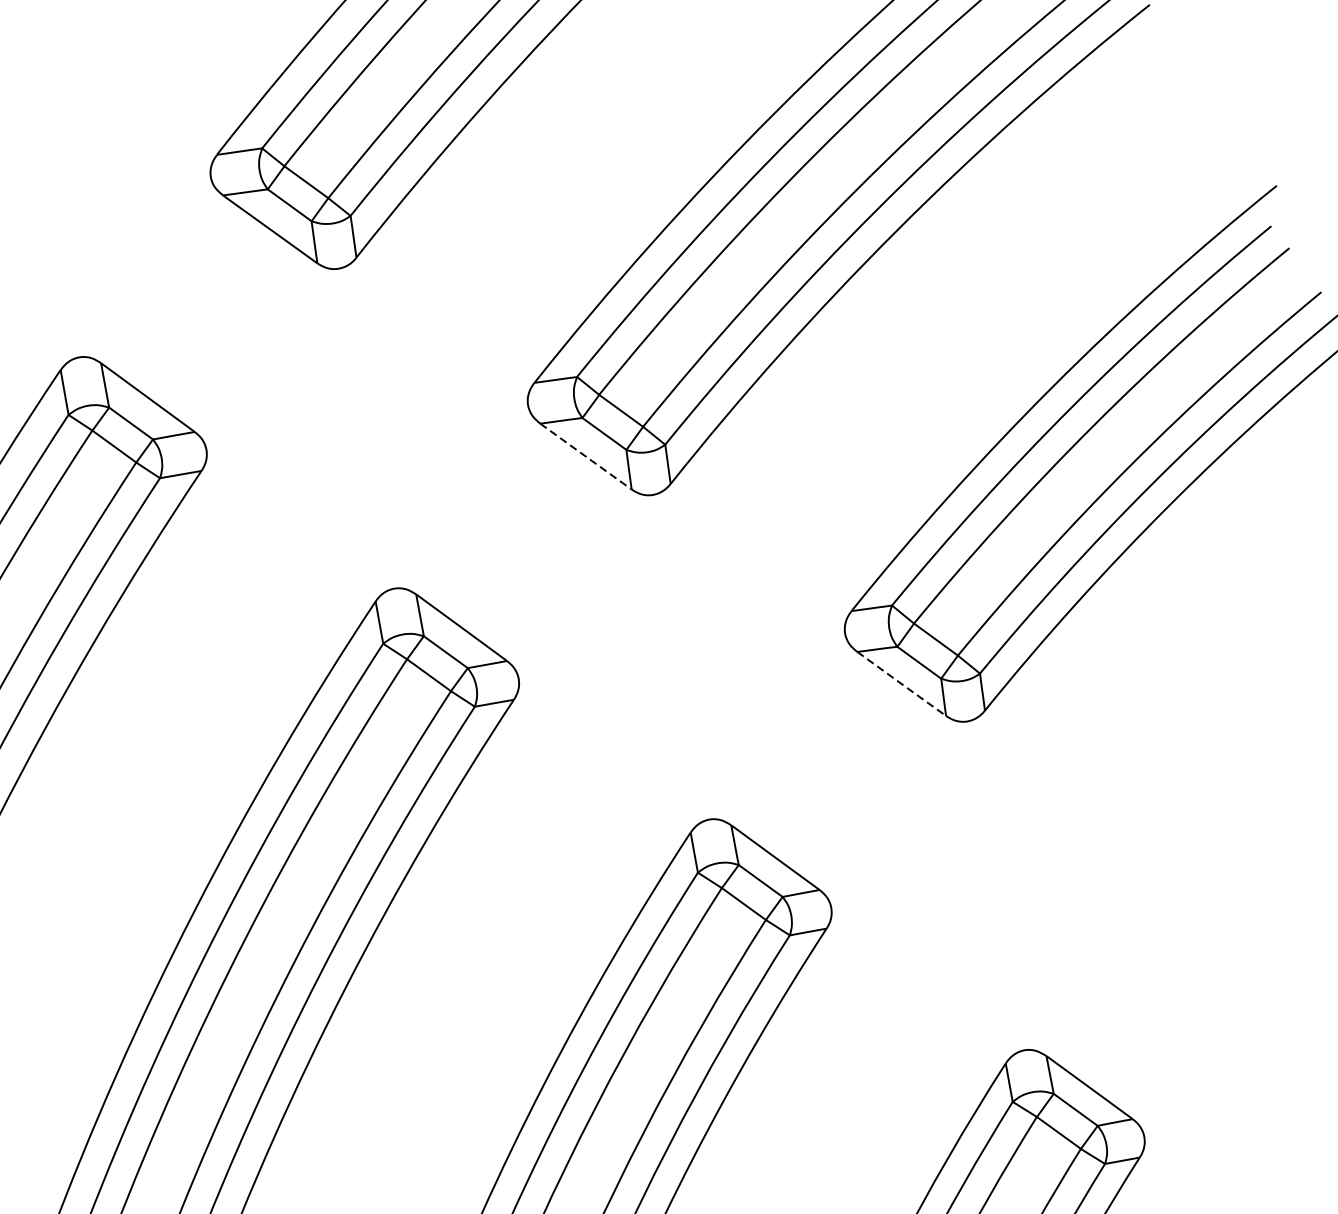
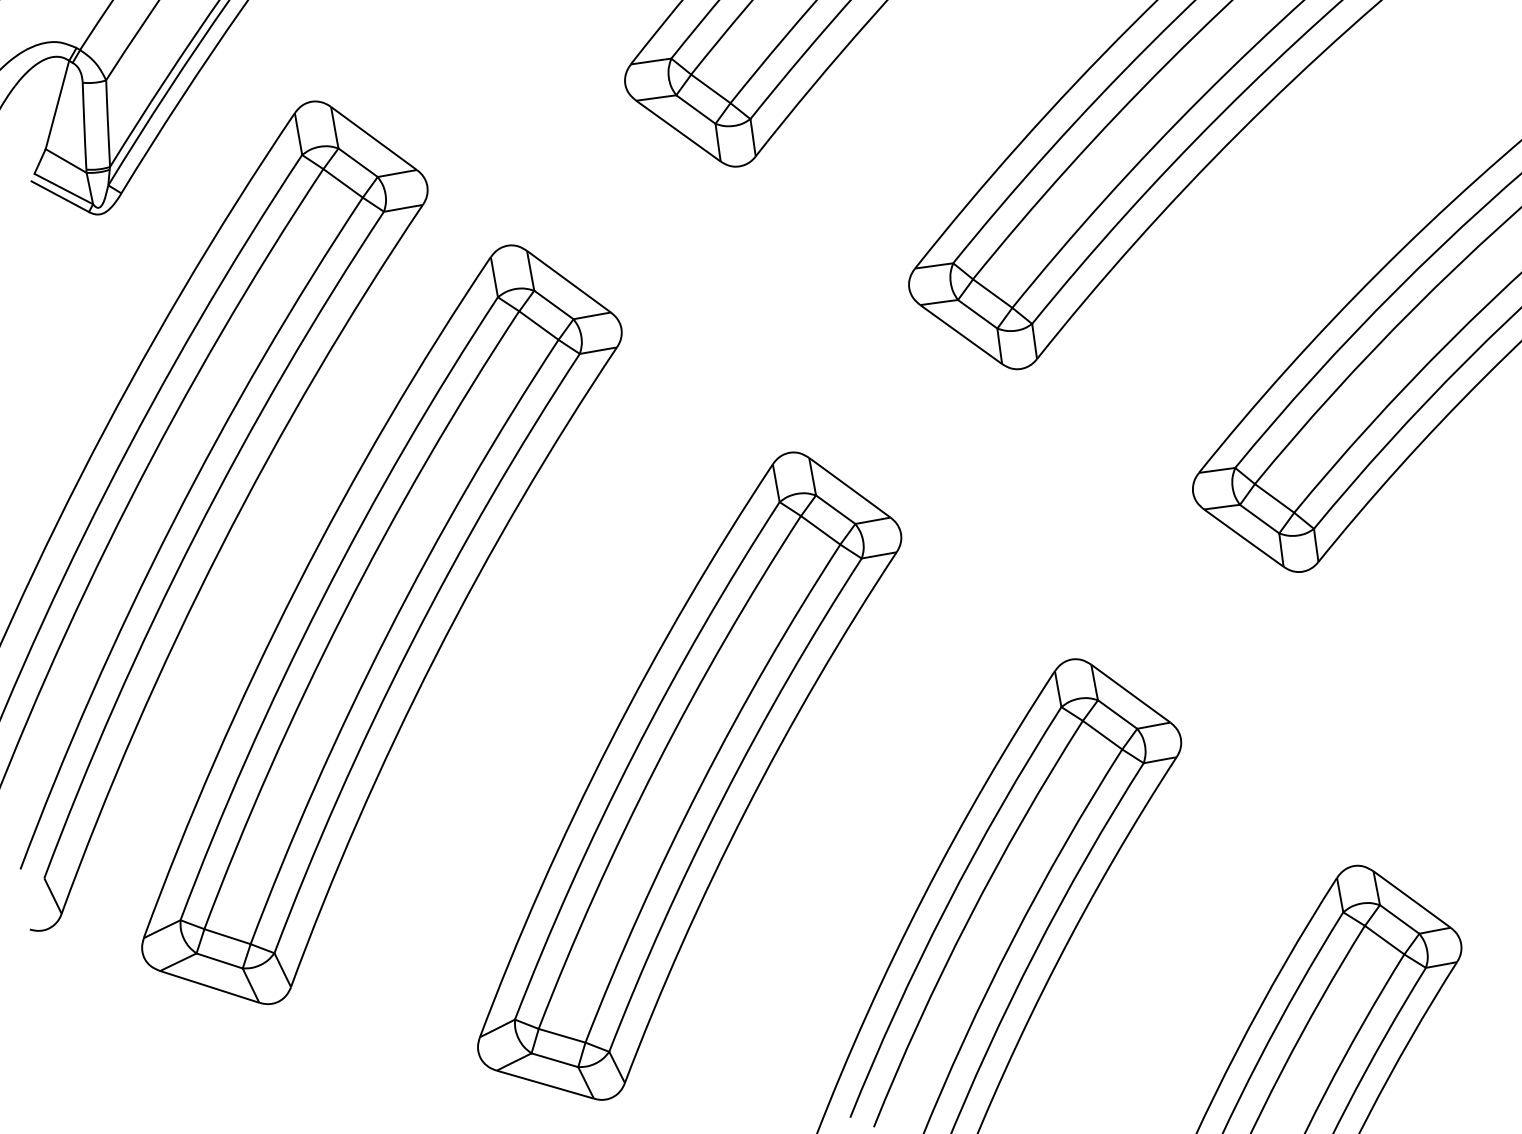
line: (586, 457) -> (961, 335), dashed -> solid
line: (902, 684) -> (1244, 538), dashed -> solid

